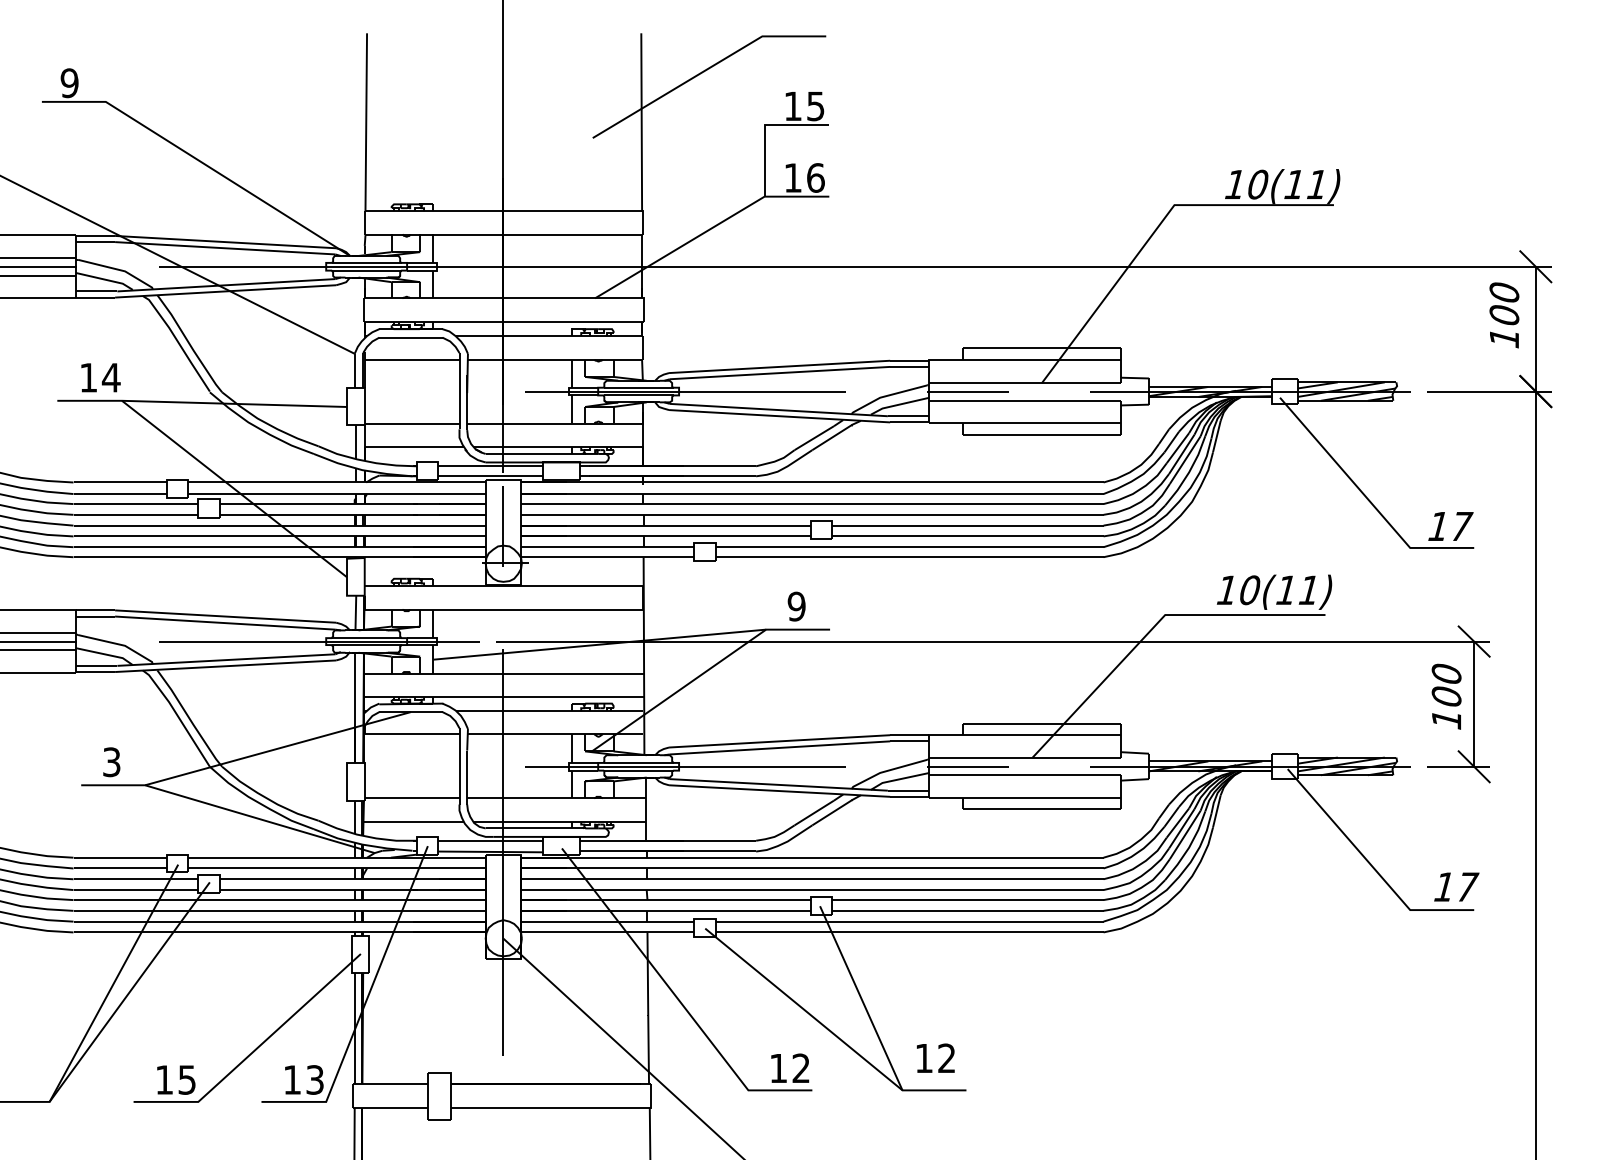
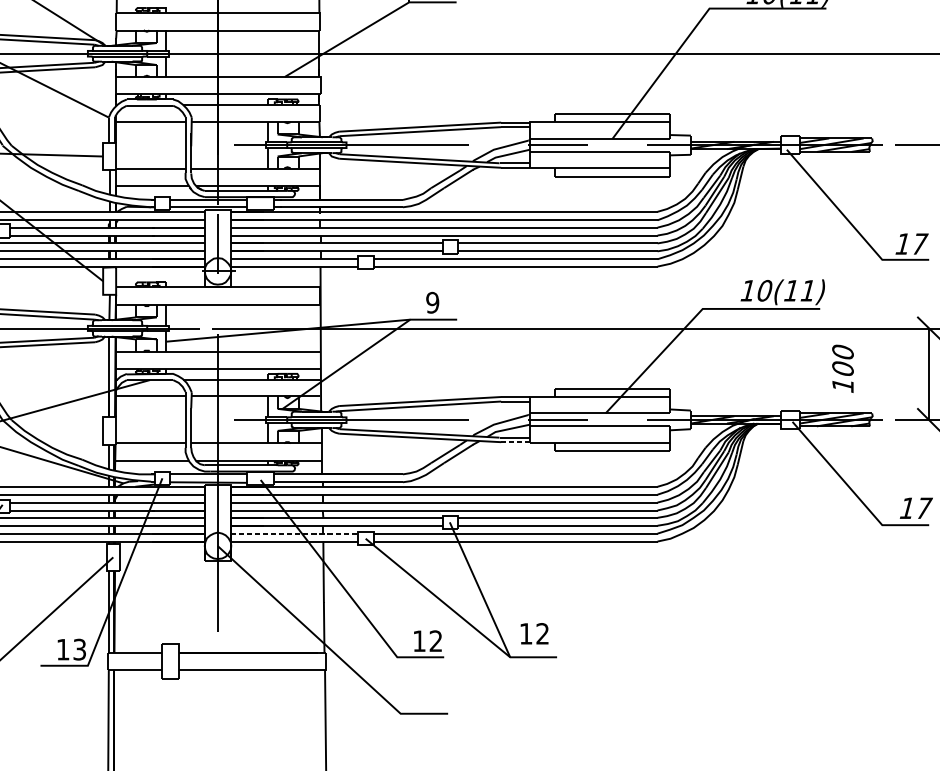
text: (1446, 696) -> (842, 368), moved
line: (909, 796) -> (515, 441), solid -> dashed
line: (607, 921) -> (294, 533), solid -> dashed

